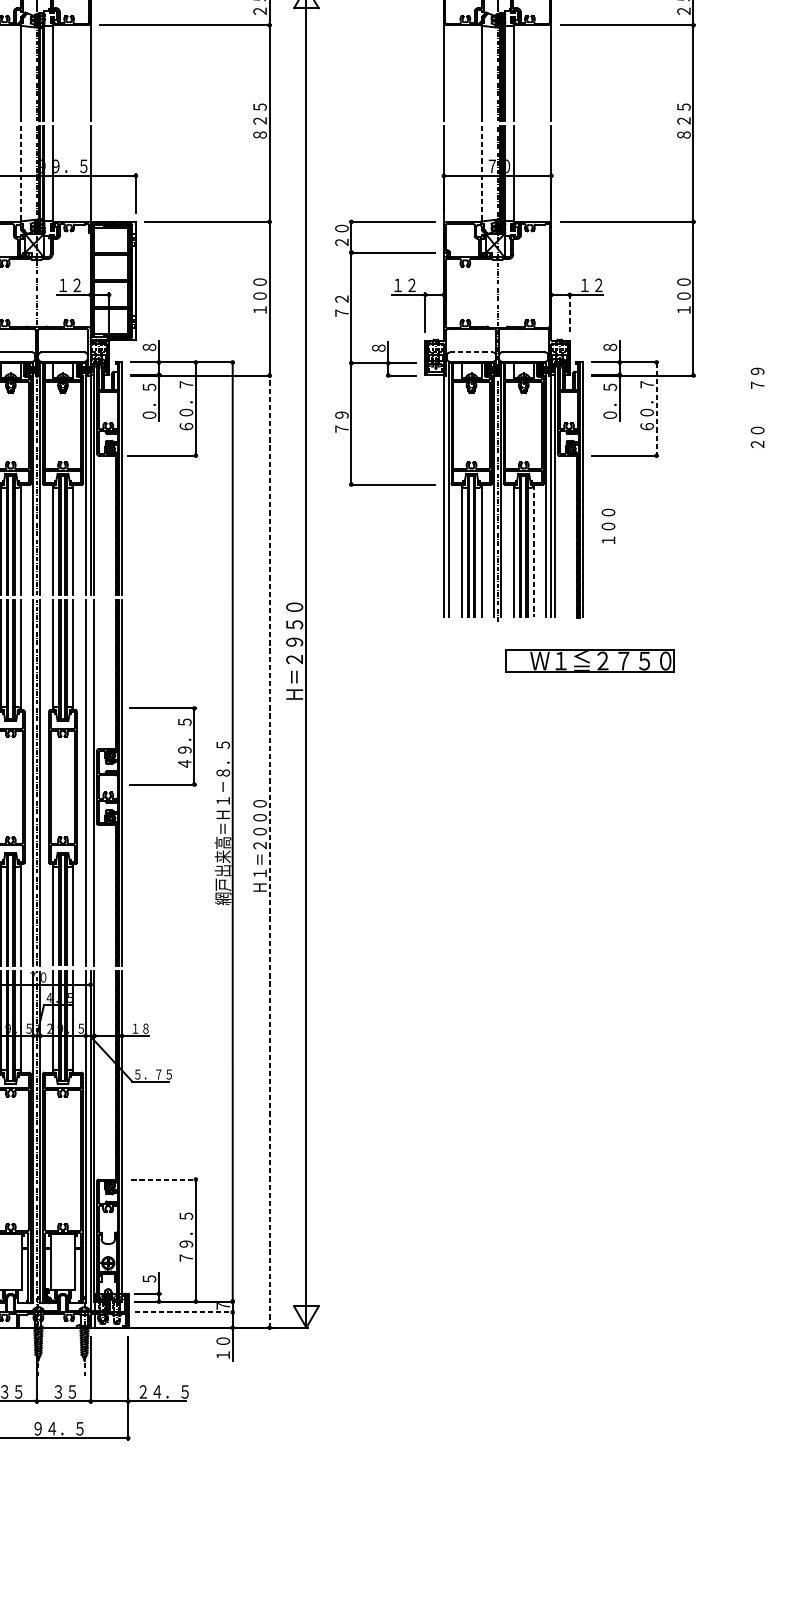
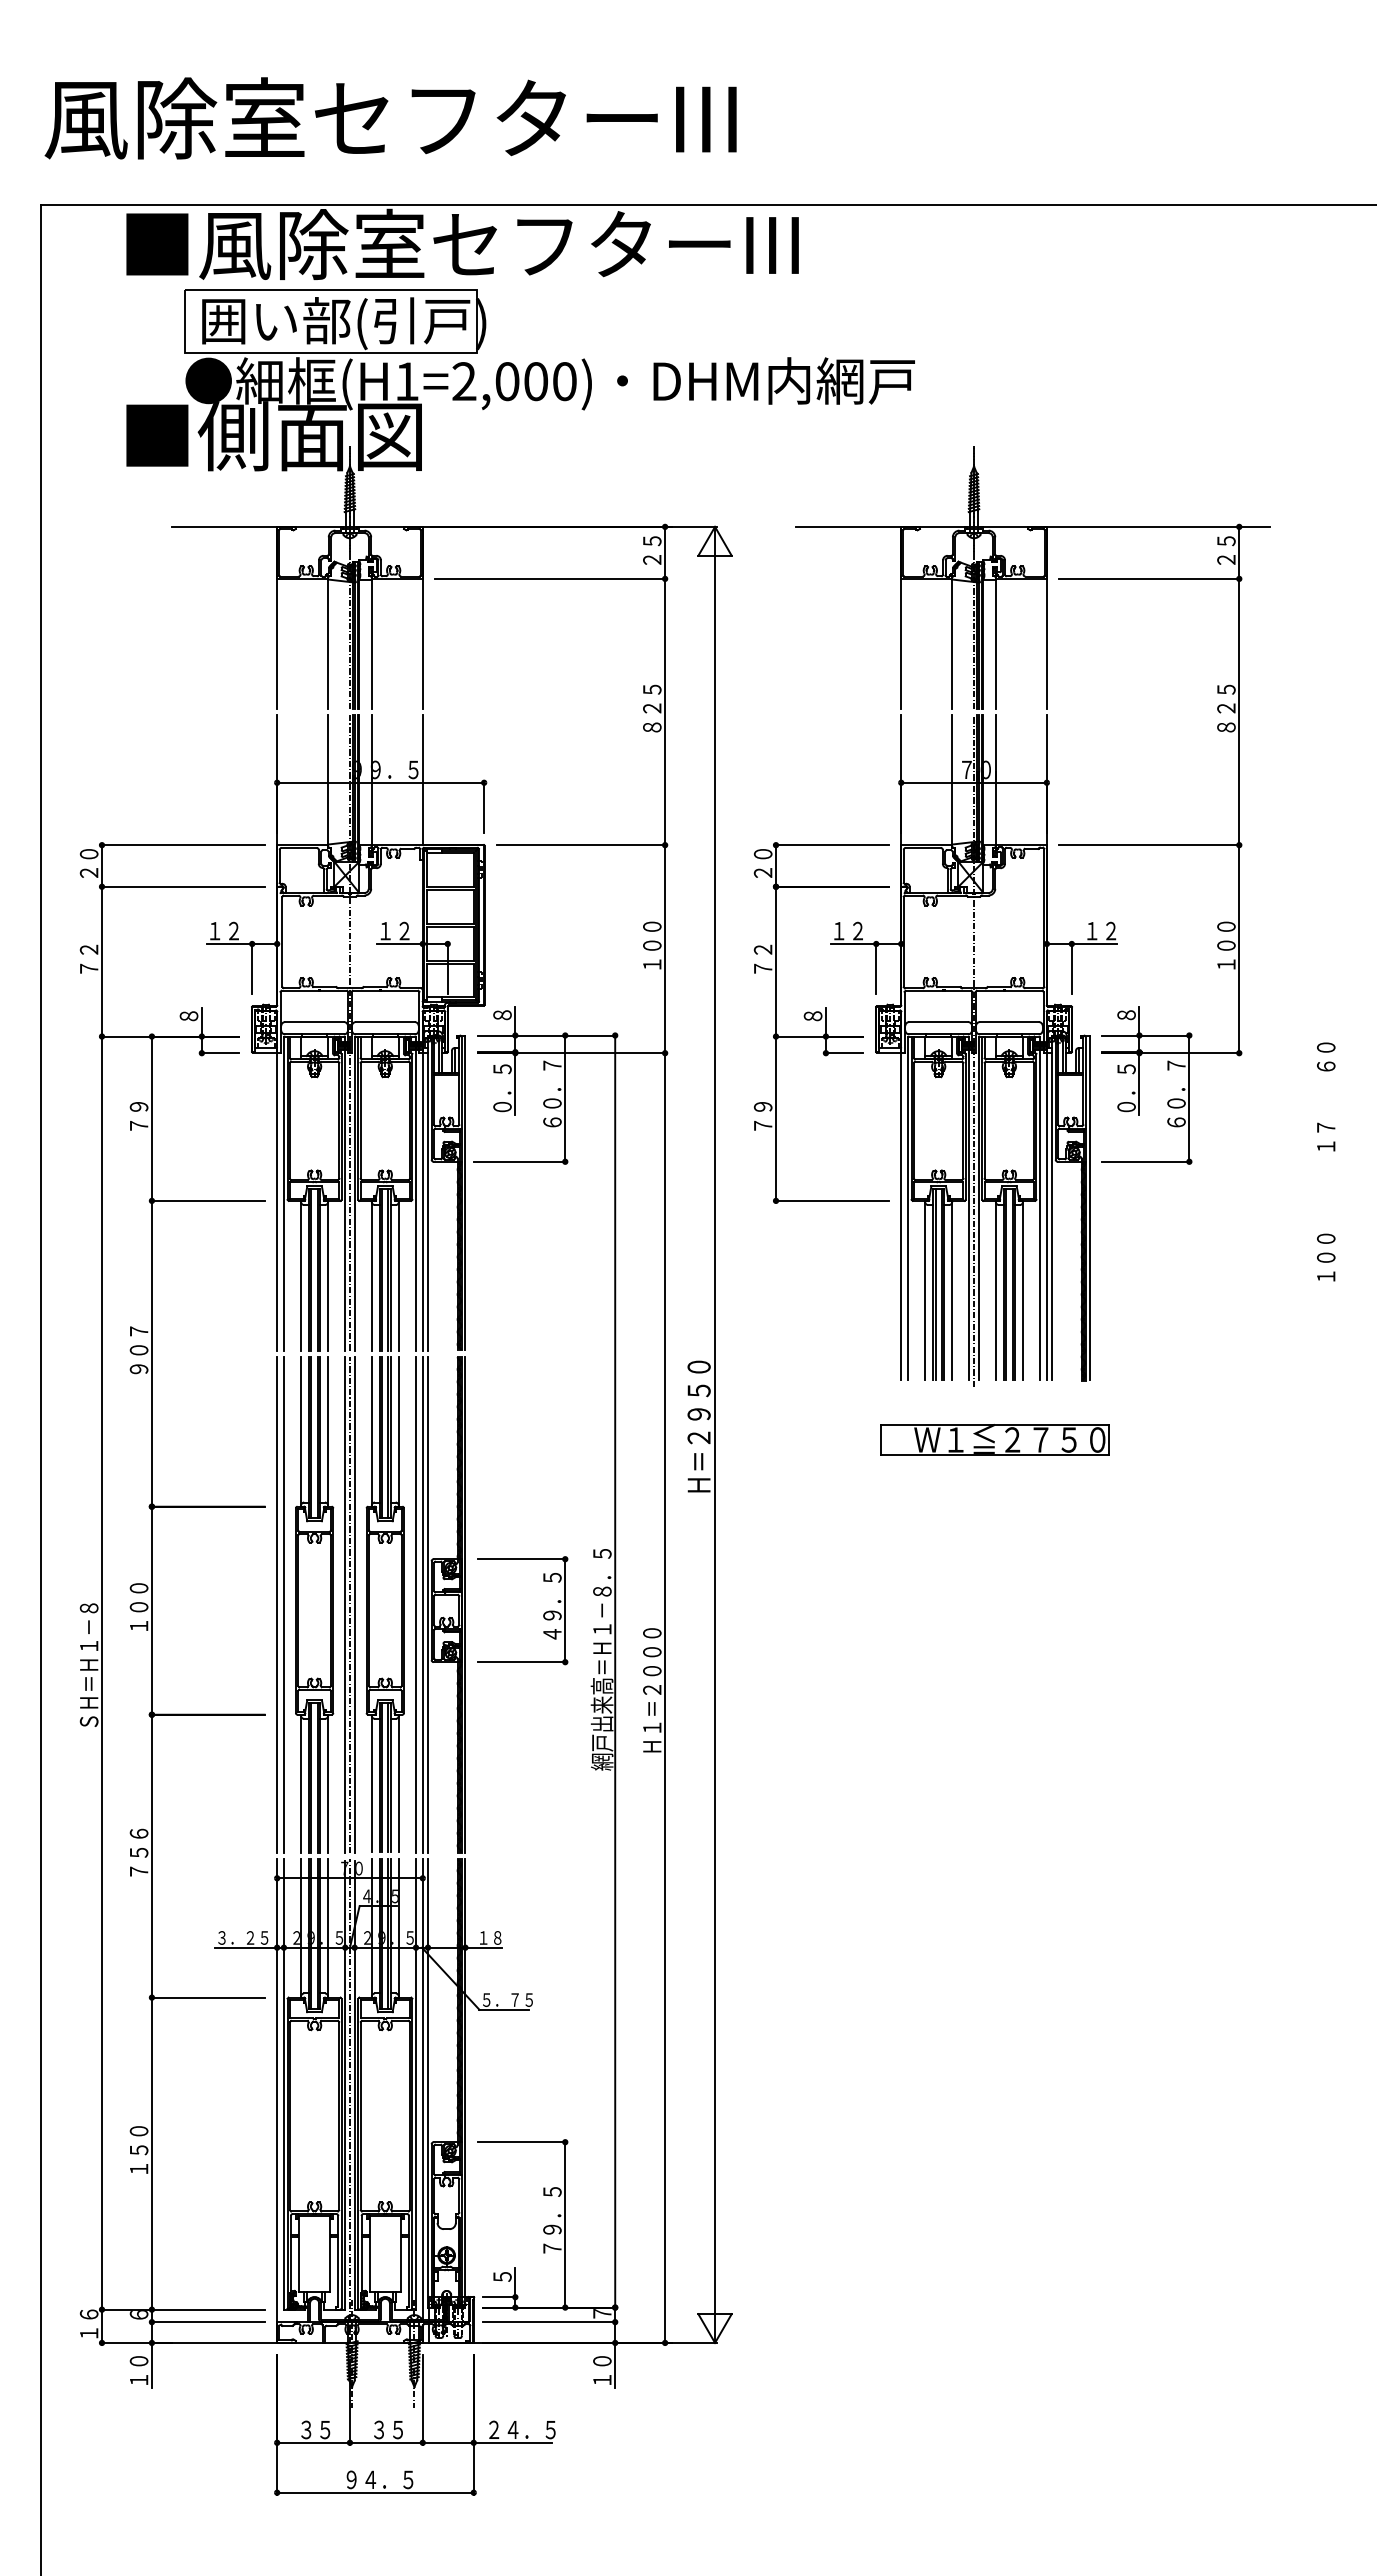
line: (21, 174) -> (328, 780), dashed -> solid
line: (481, 174) -> (952, 780), dashed -> solid
line: (569, 312) -> (1071, 967), dashed -> solid
line: (472, 352) -> (939, 1021), dashed -> solid
text: (757, 377) -> (1326, 1056), ７９ -> ６０
line: (656, 409) -> (1189, 1099), dashed -> solid
text: (757, 437) -> (1325, 1136), ２０ -> １７
text: (608, 526) -> (1326, 1257), moved
line: (533, 550) -> (1022, 1290), dashed -> solid
part: (589, 660) -> (994, 1439), moved
part: (178, 749) -> (543, 1614), moved
line: (90, 782) -> (422, 1604), added
line: (269, 851) -> (665, 1698), dashed -> solid
line: (164, 1179) -> (522, 2142), dashed -> solid
line: (184, 1312) -> (550, 2322), dashed -> solid

